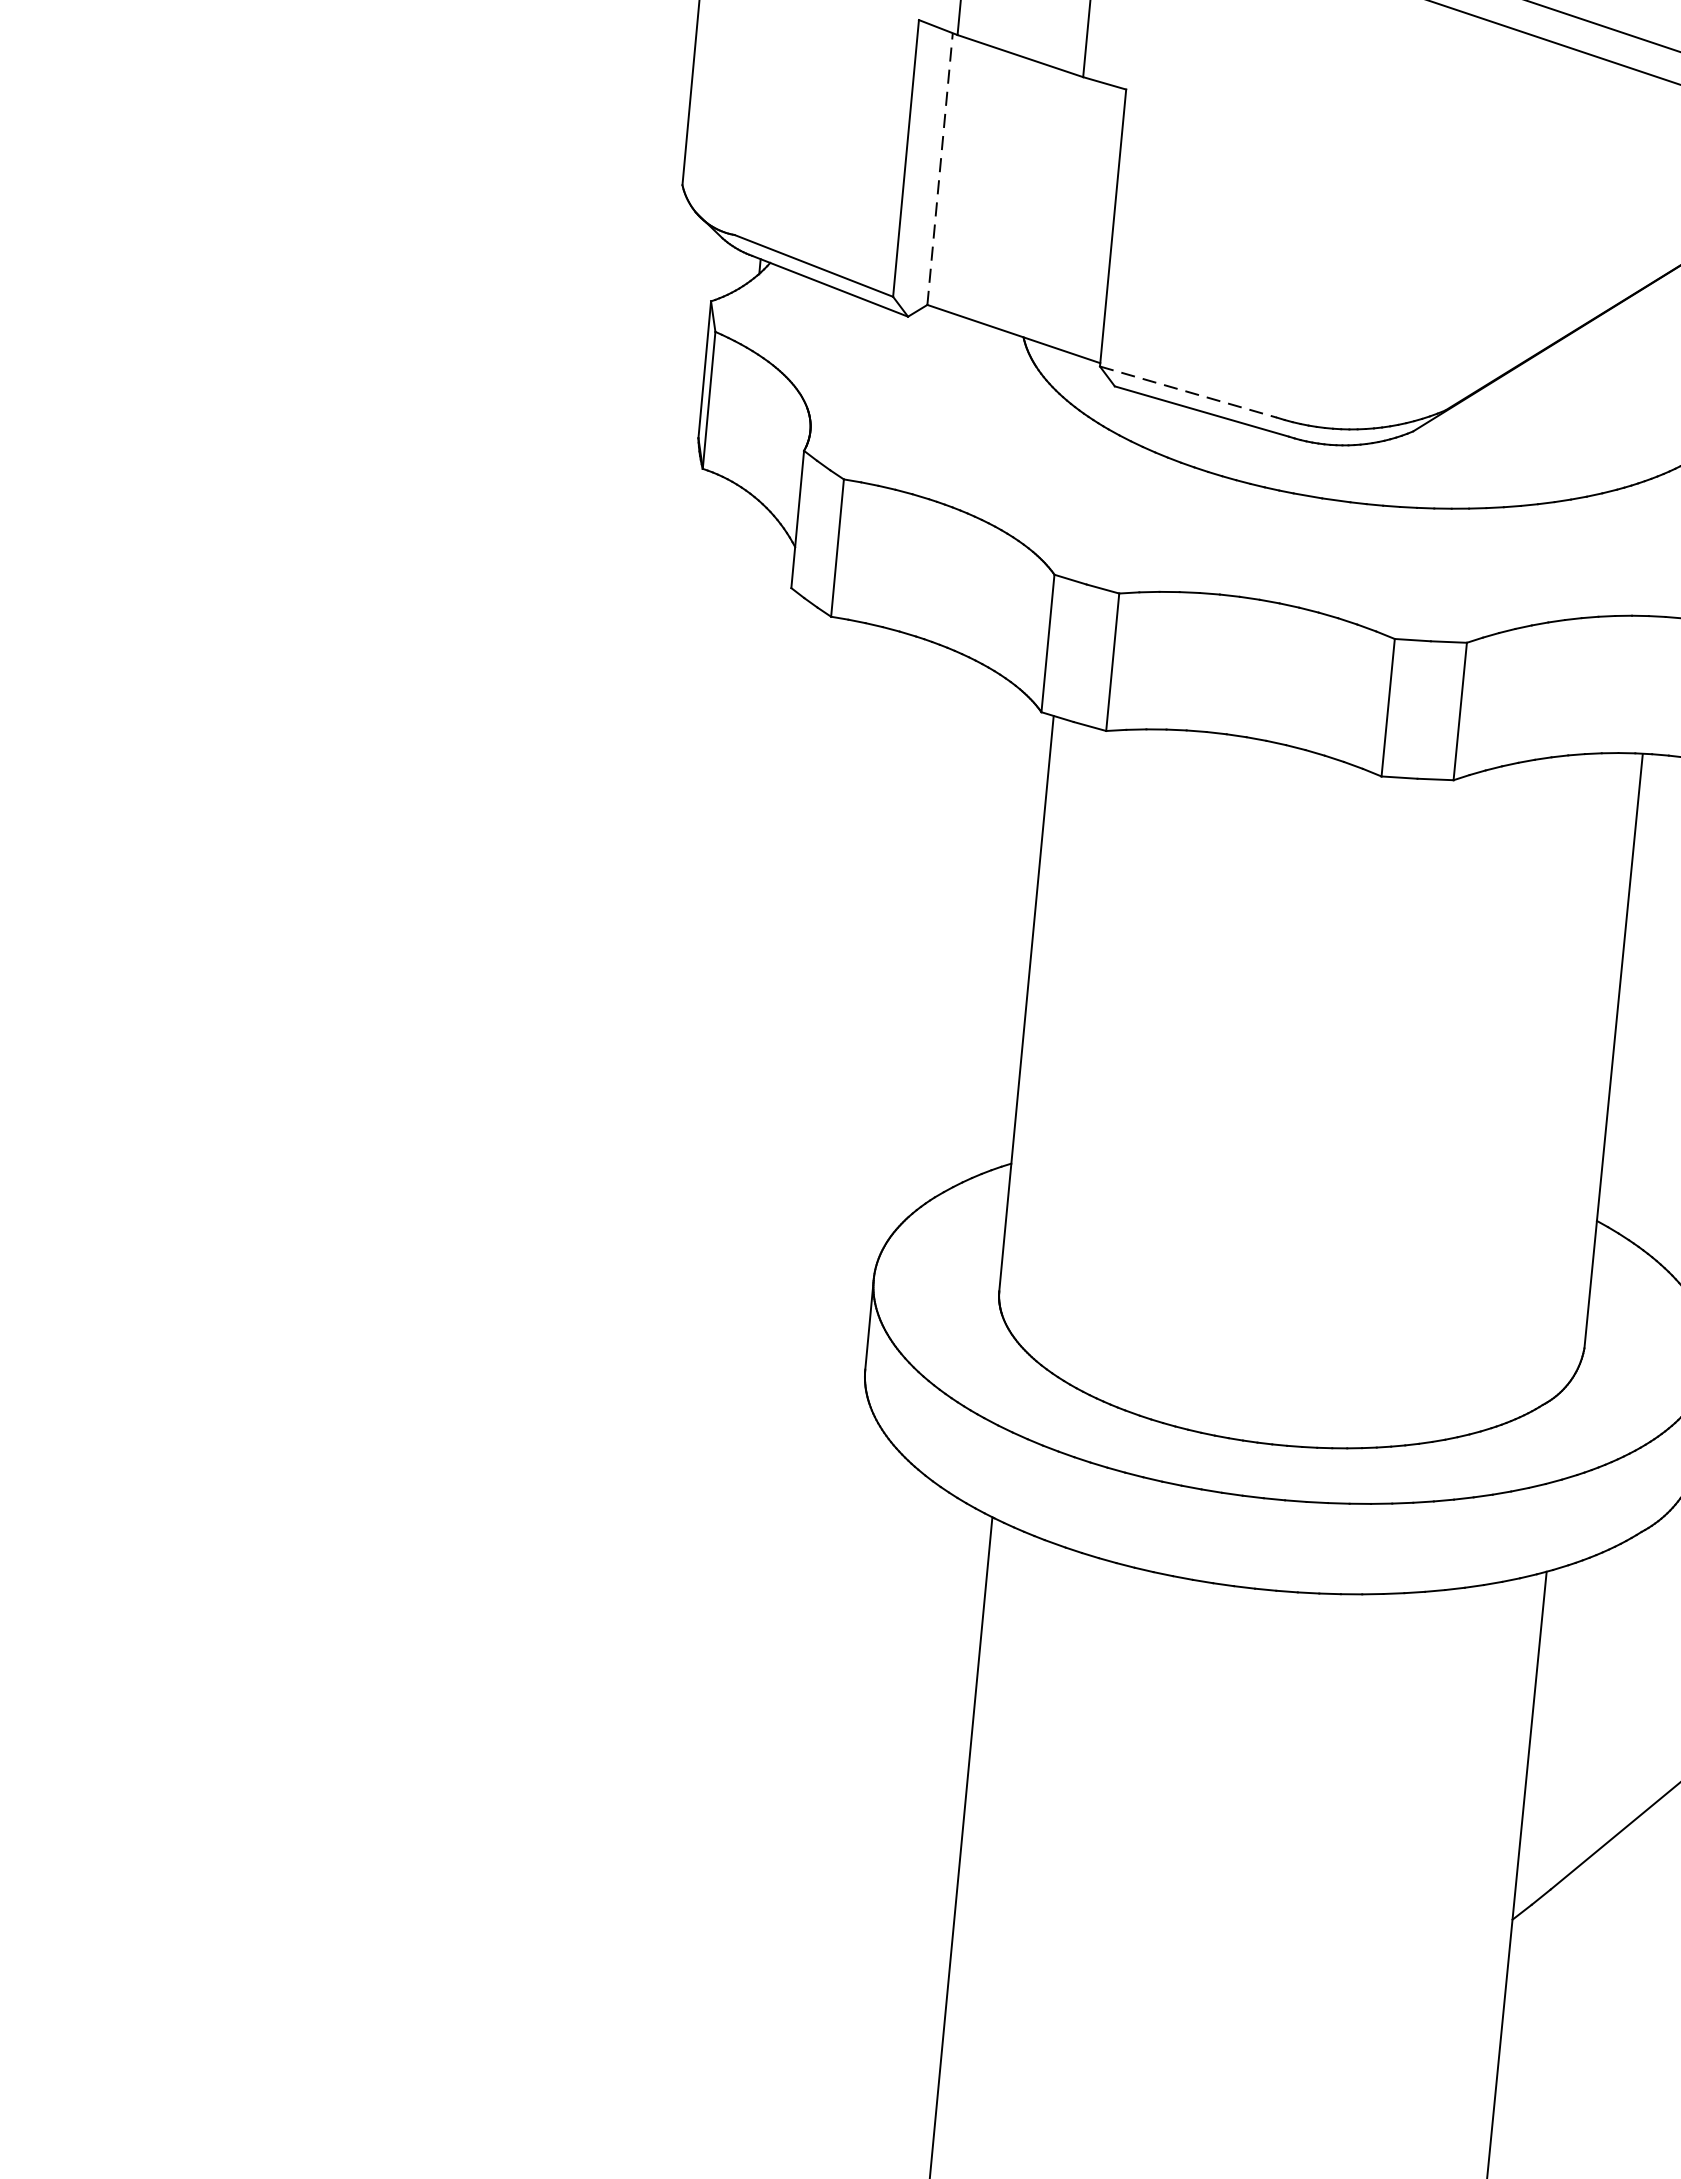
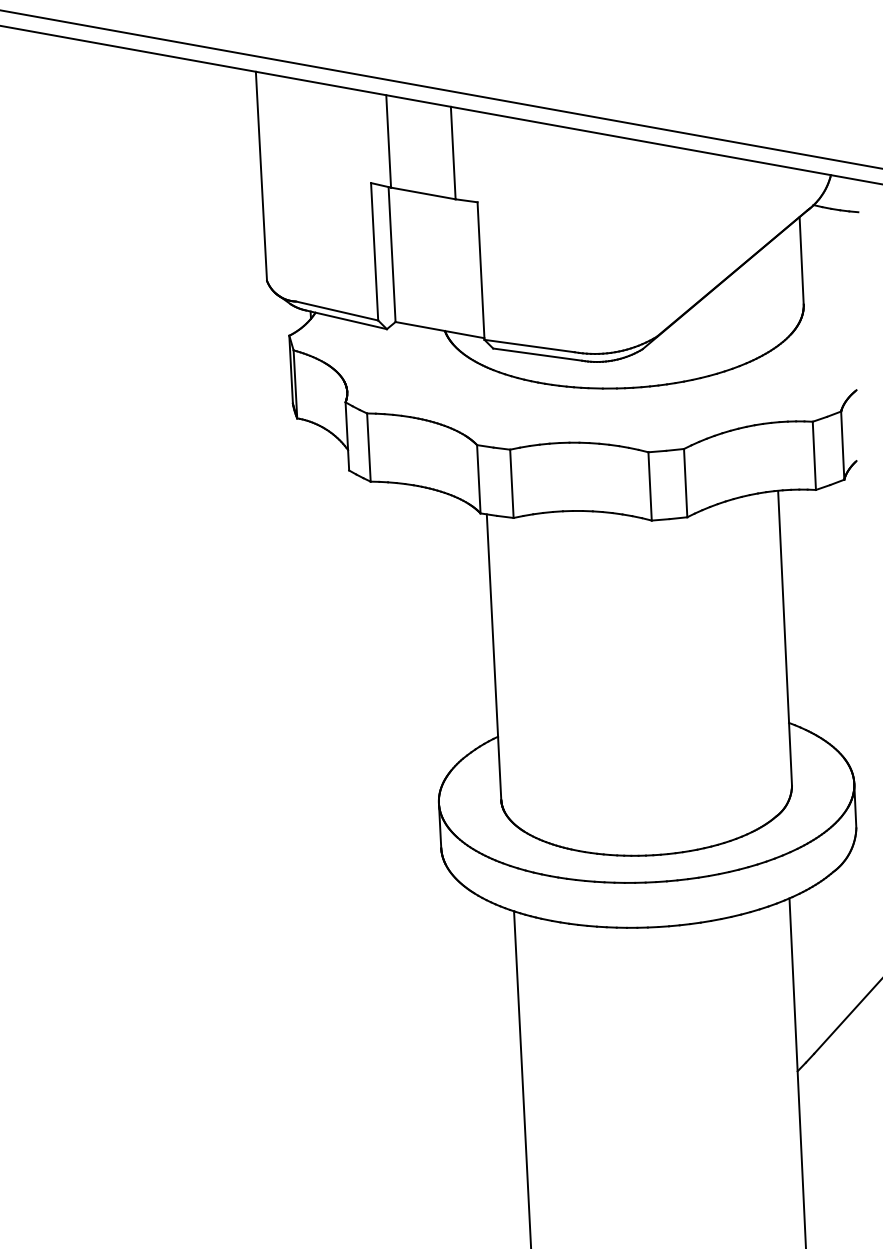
line: (940, 169) -> (392, 254), dashed -> solid
line: (1187, 392) -> (529, 346), dashed -> solid

